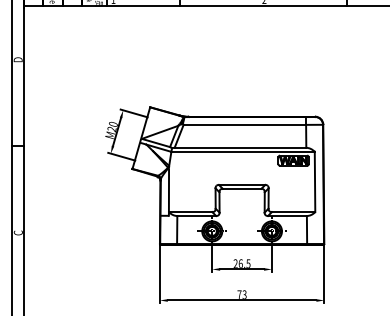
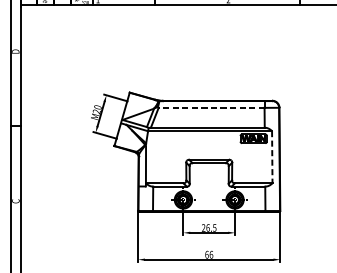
line: (244, 124) -> (211, 107), solid -> dashed
line: (315, 182) -> (272, 157), solid -> dashed
text: (241, 294) -> (208, 254), 73 -> 66

